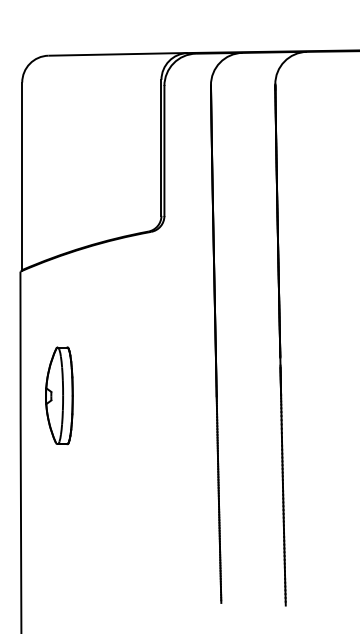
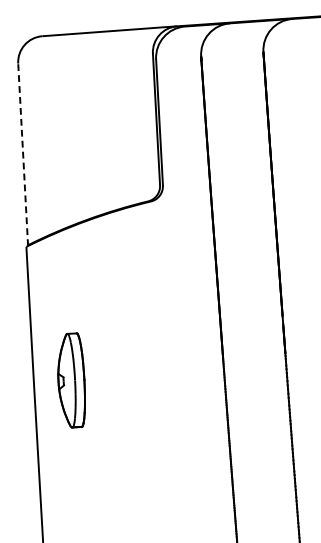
line: (22, 176) -> (23, 154), solid -> dashed
part: (59, 395) -> (71, 380), moved

